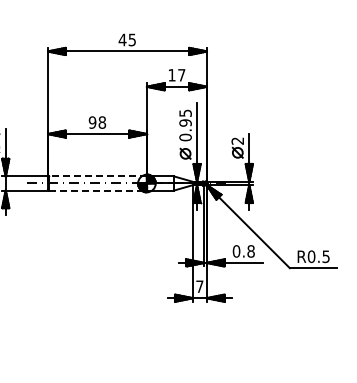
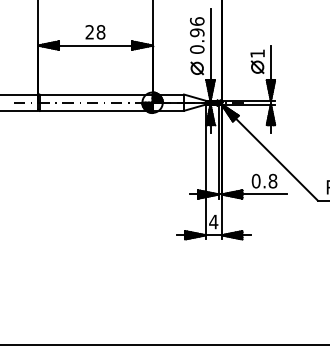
text: (185, 112) -> (197, 20), 0.95 -> 0.96
text: (92, 122) -> (89, 32), 98 -> 28
text: (237, 140) -> (257, 53), 2 -> 1
line: (98, 176) -> (96, 94), dashed -> solid
line: (98, 190) -> (96, 110), dashed -> solid
text: (199, 286) -> (213, 221), 7 -> 4

